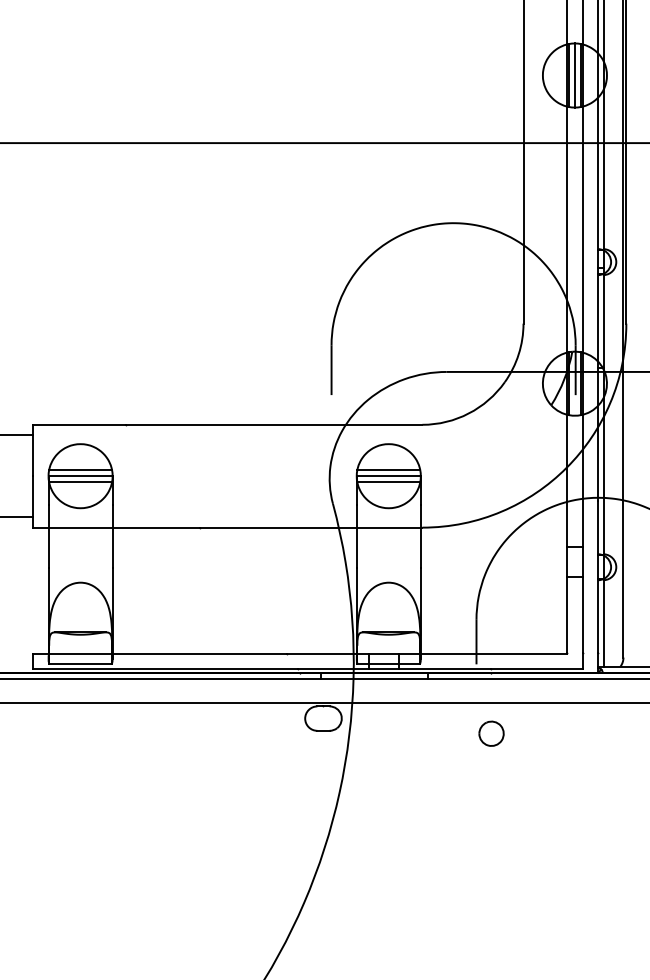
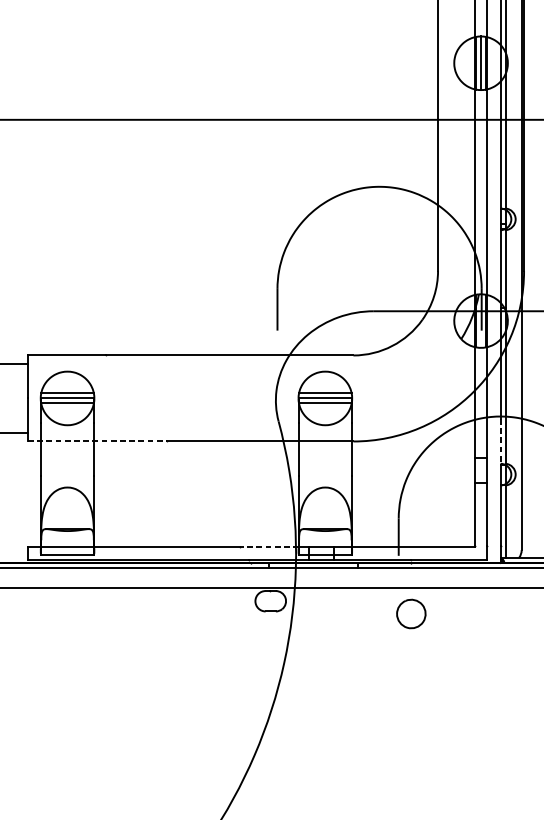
line: (117, 527) -> (98, 441), solid -> dashed
line: (598, 528) -> (500, 442), solid -> dashed
line: (321, 653) -> (269, 546), solid -> dashed
part: (491, 733) -> (411, 613), size x1.4

